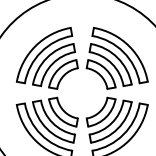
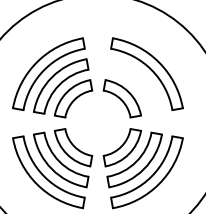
part: (110, 65) -> (134, 86), removed

